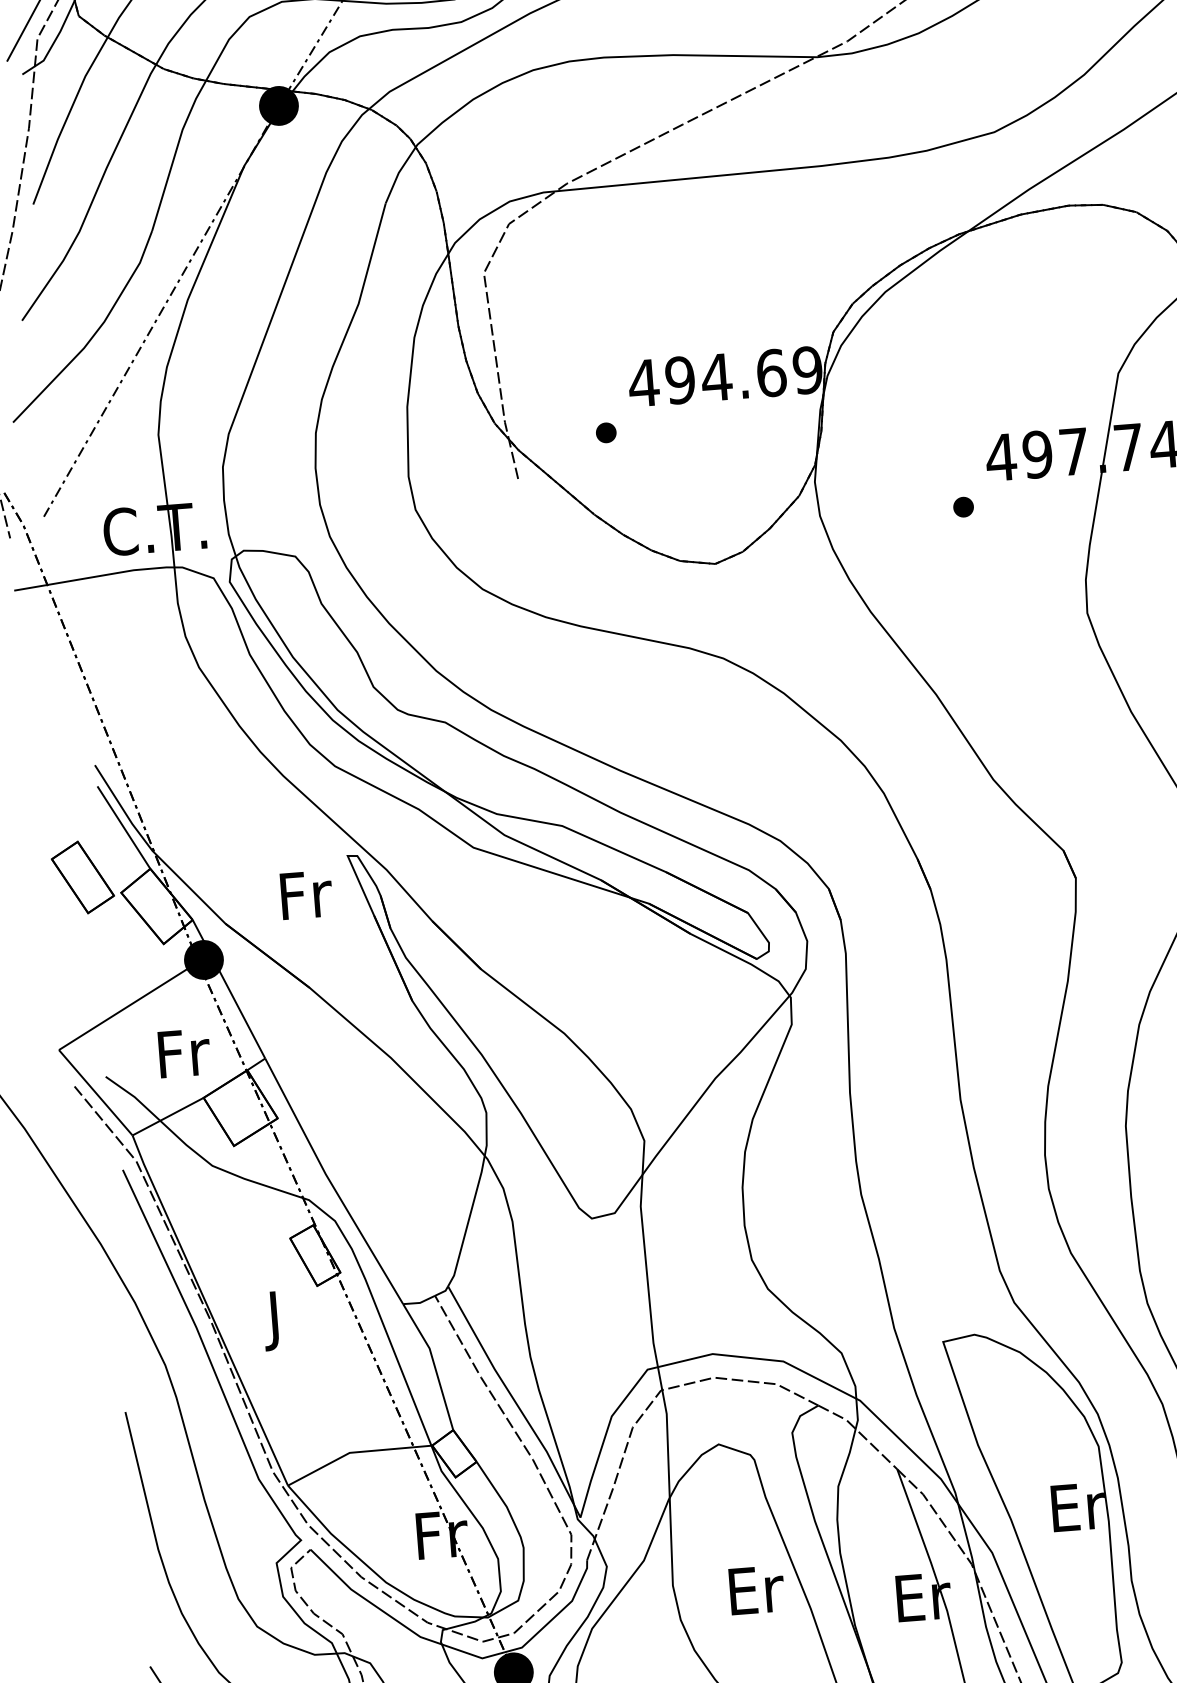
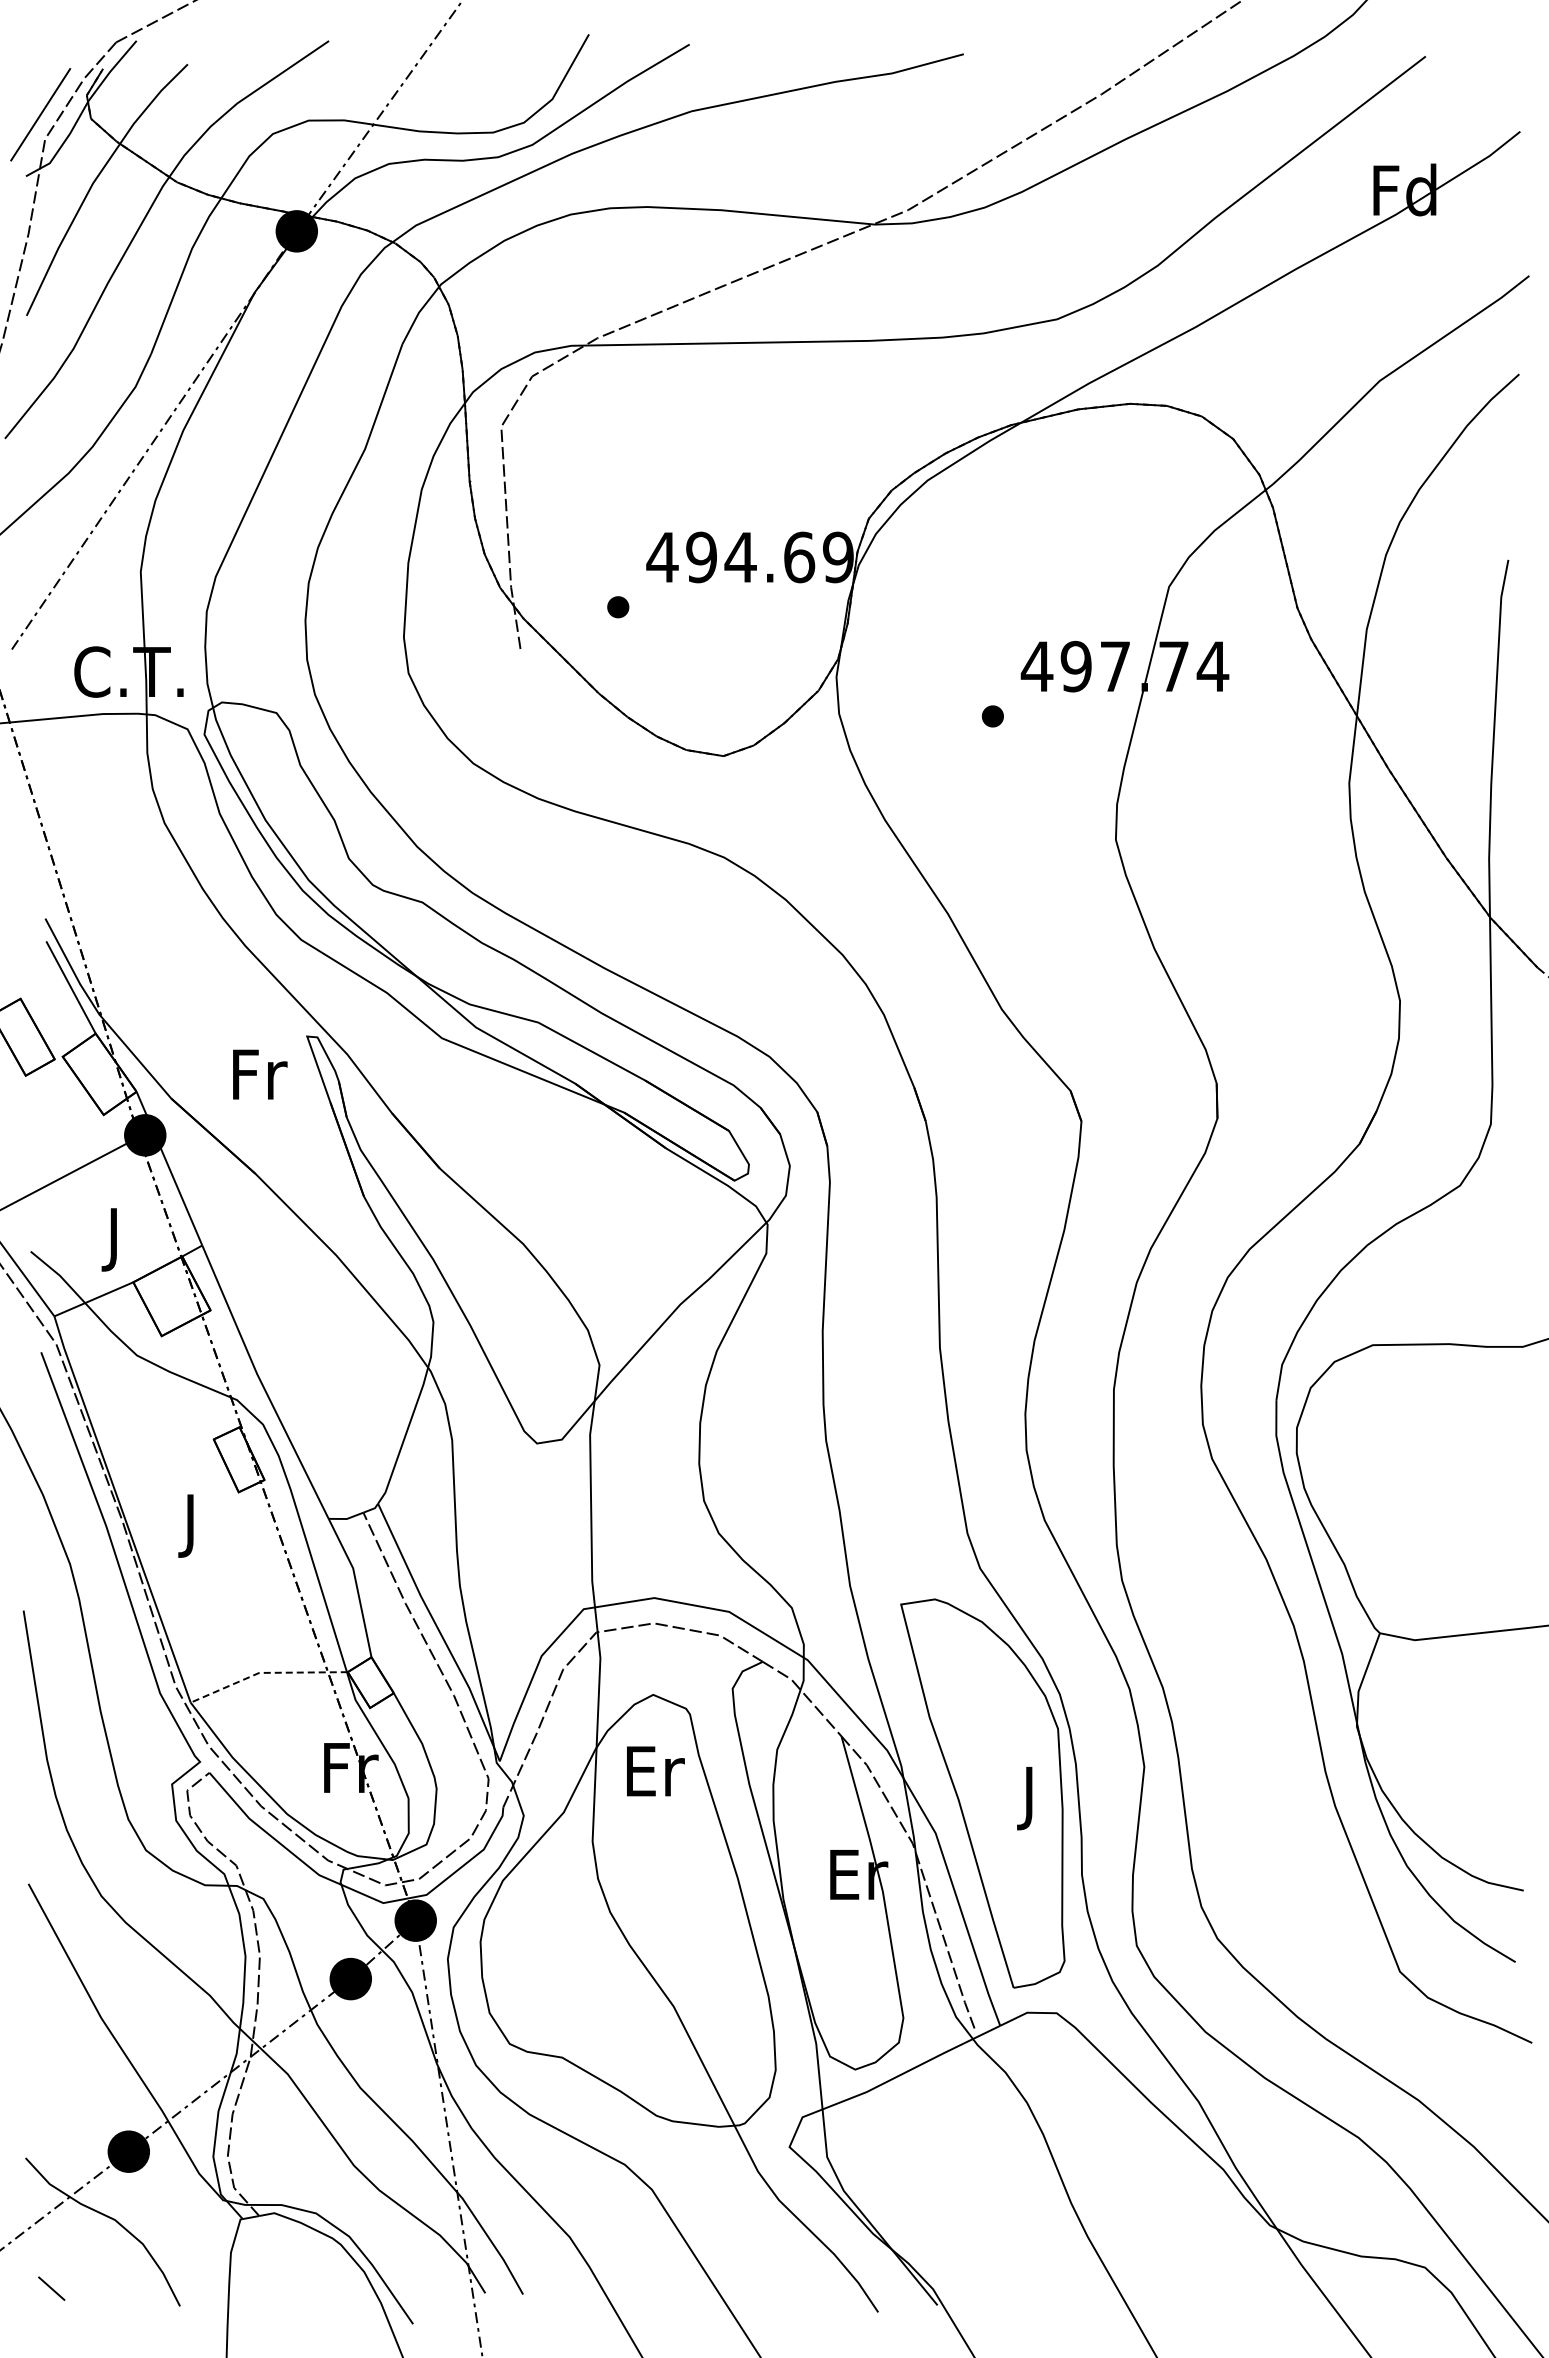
text: (184, 1059) -> (116, 1239), Fr -> J
line: (355, 1452) -> (265, 1672), solid -> dashed
text: (1078, 1513) -> (1031, 1798), Er -> J
text: (756, 1590) -> (655, 1771), moved

